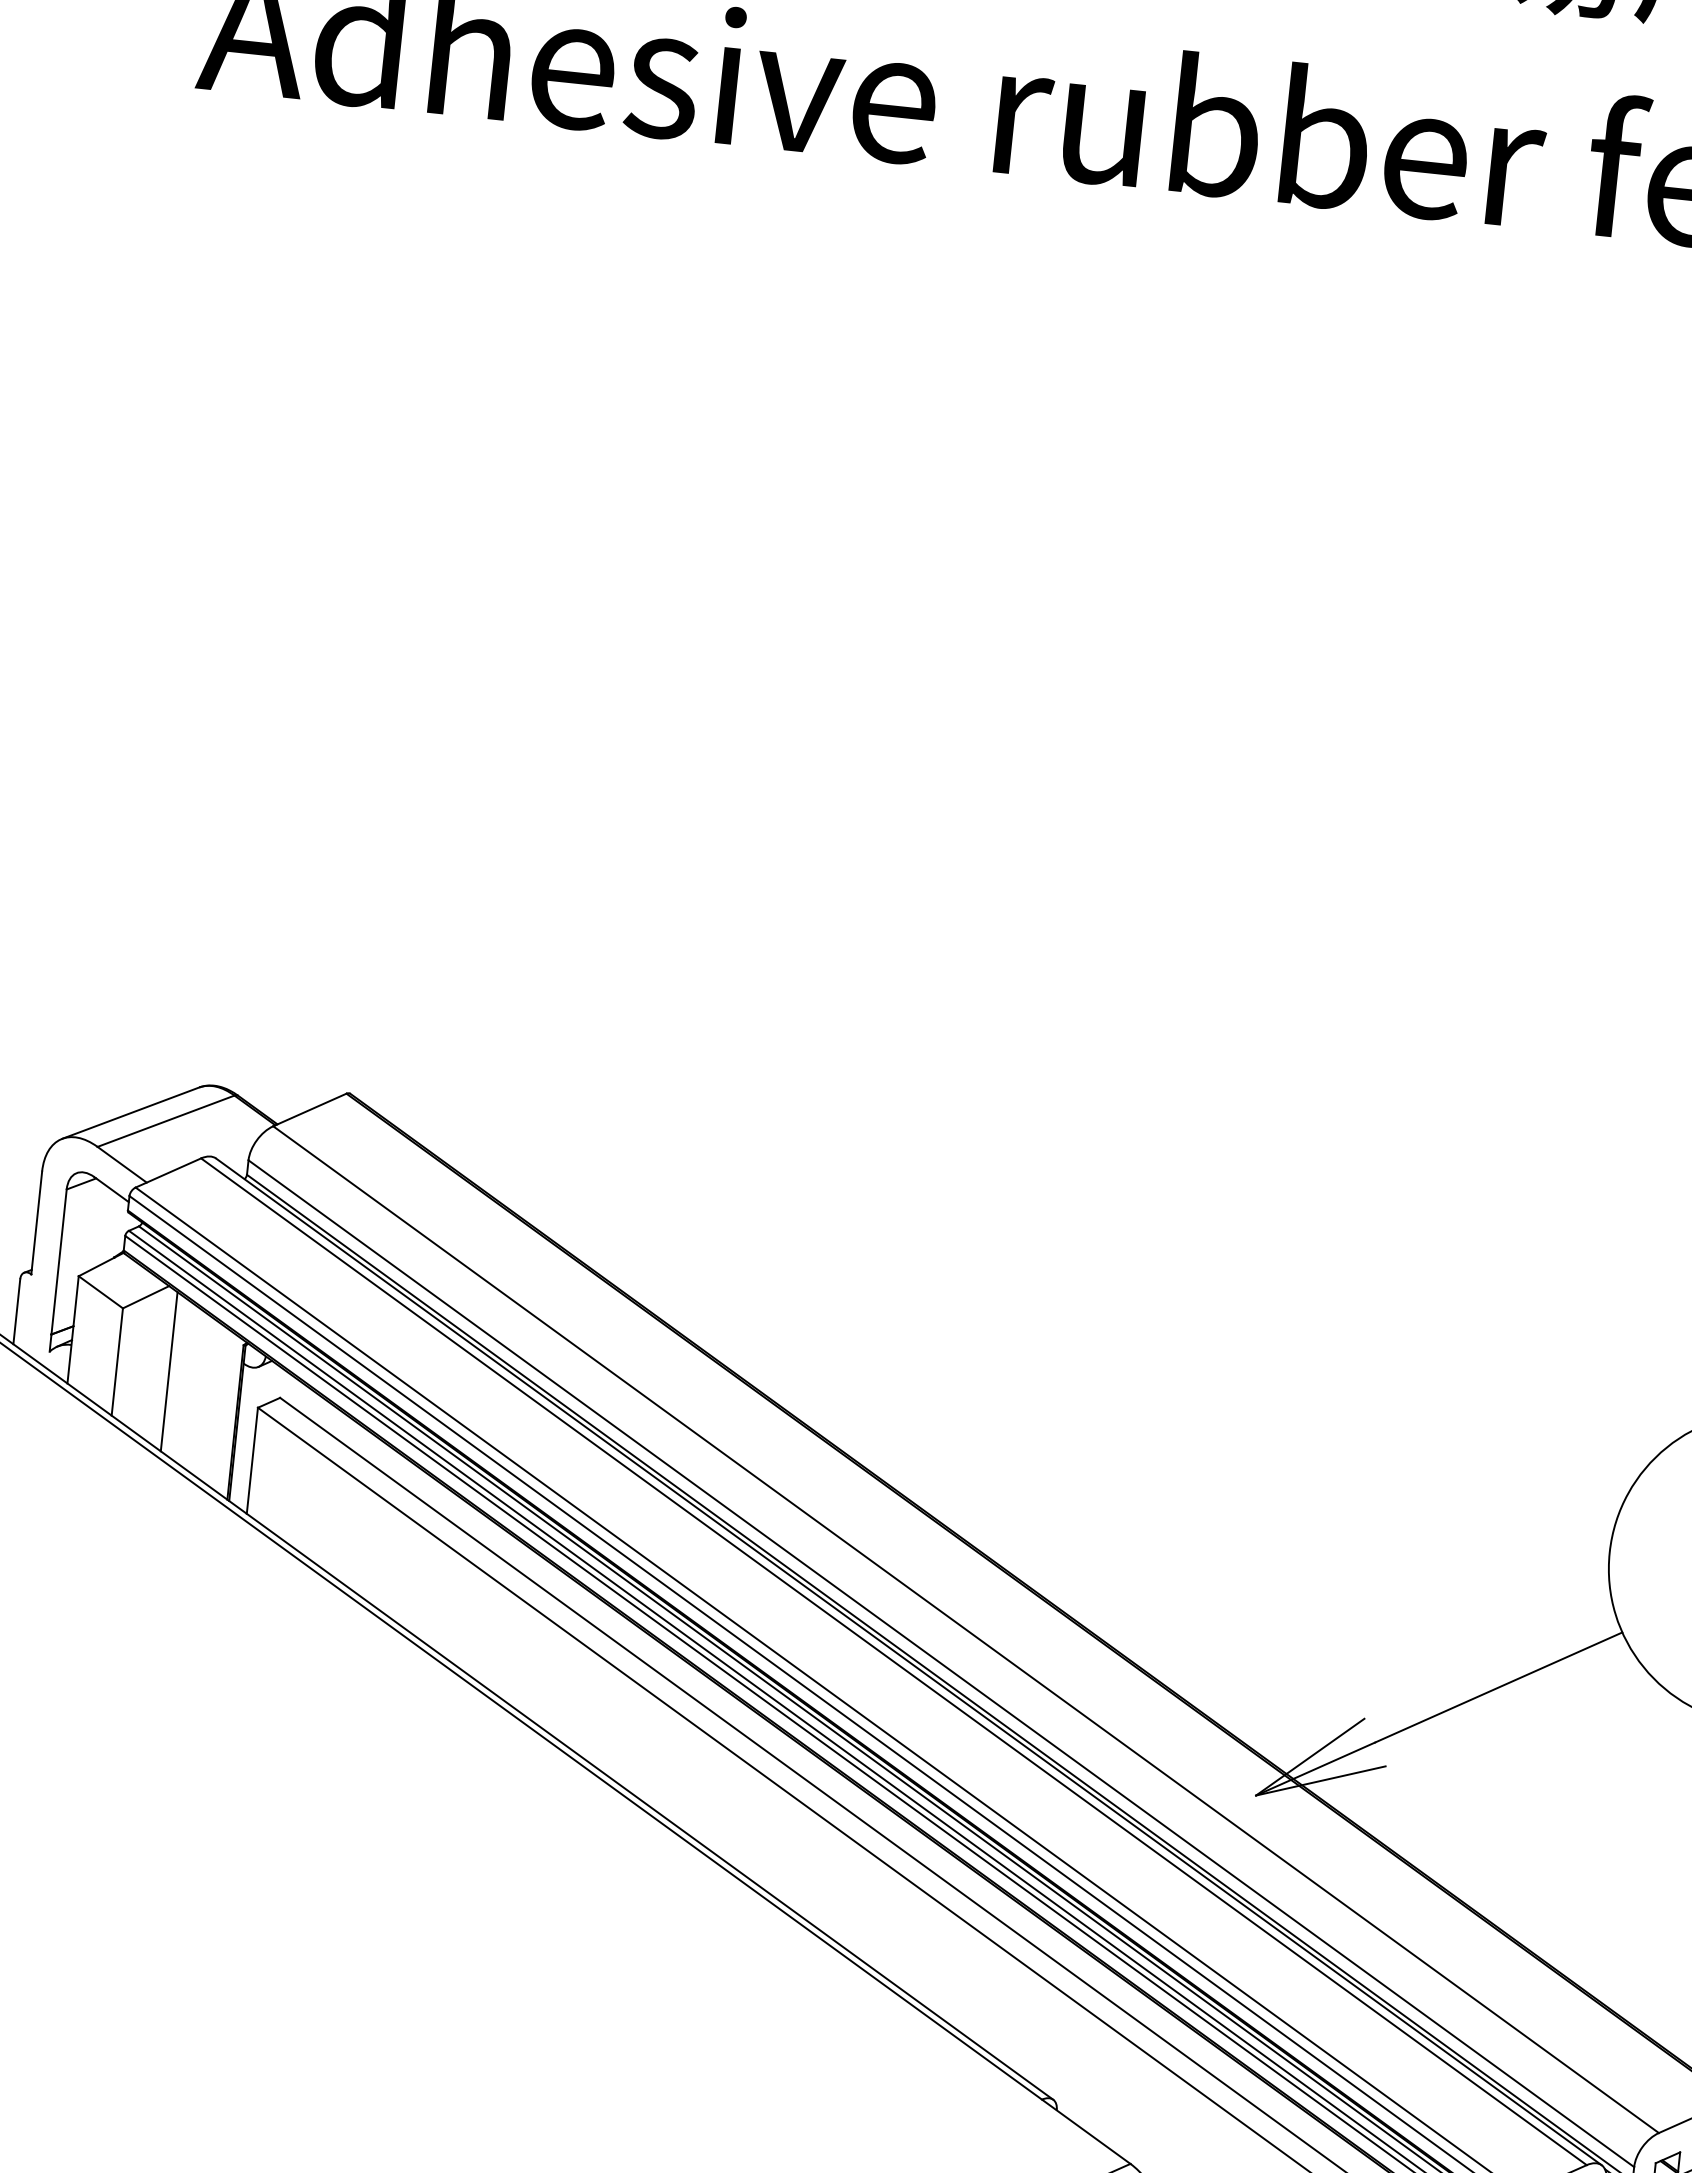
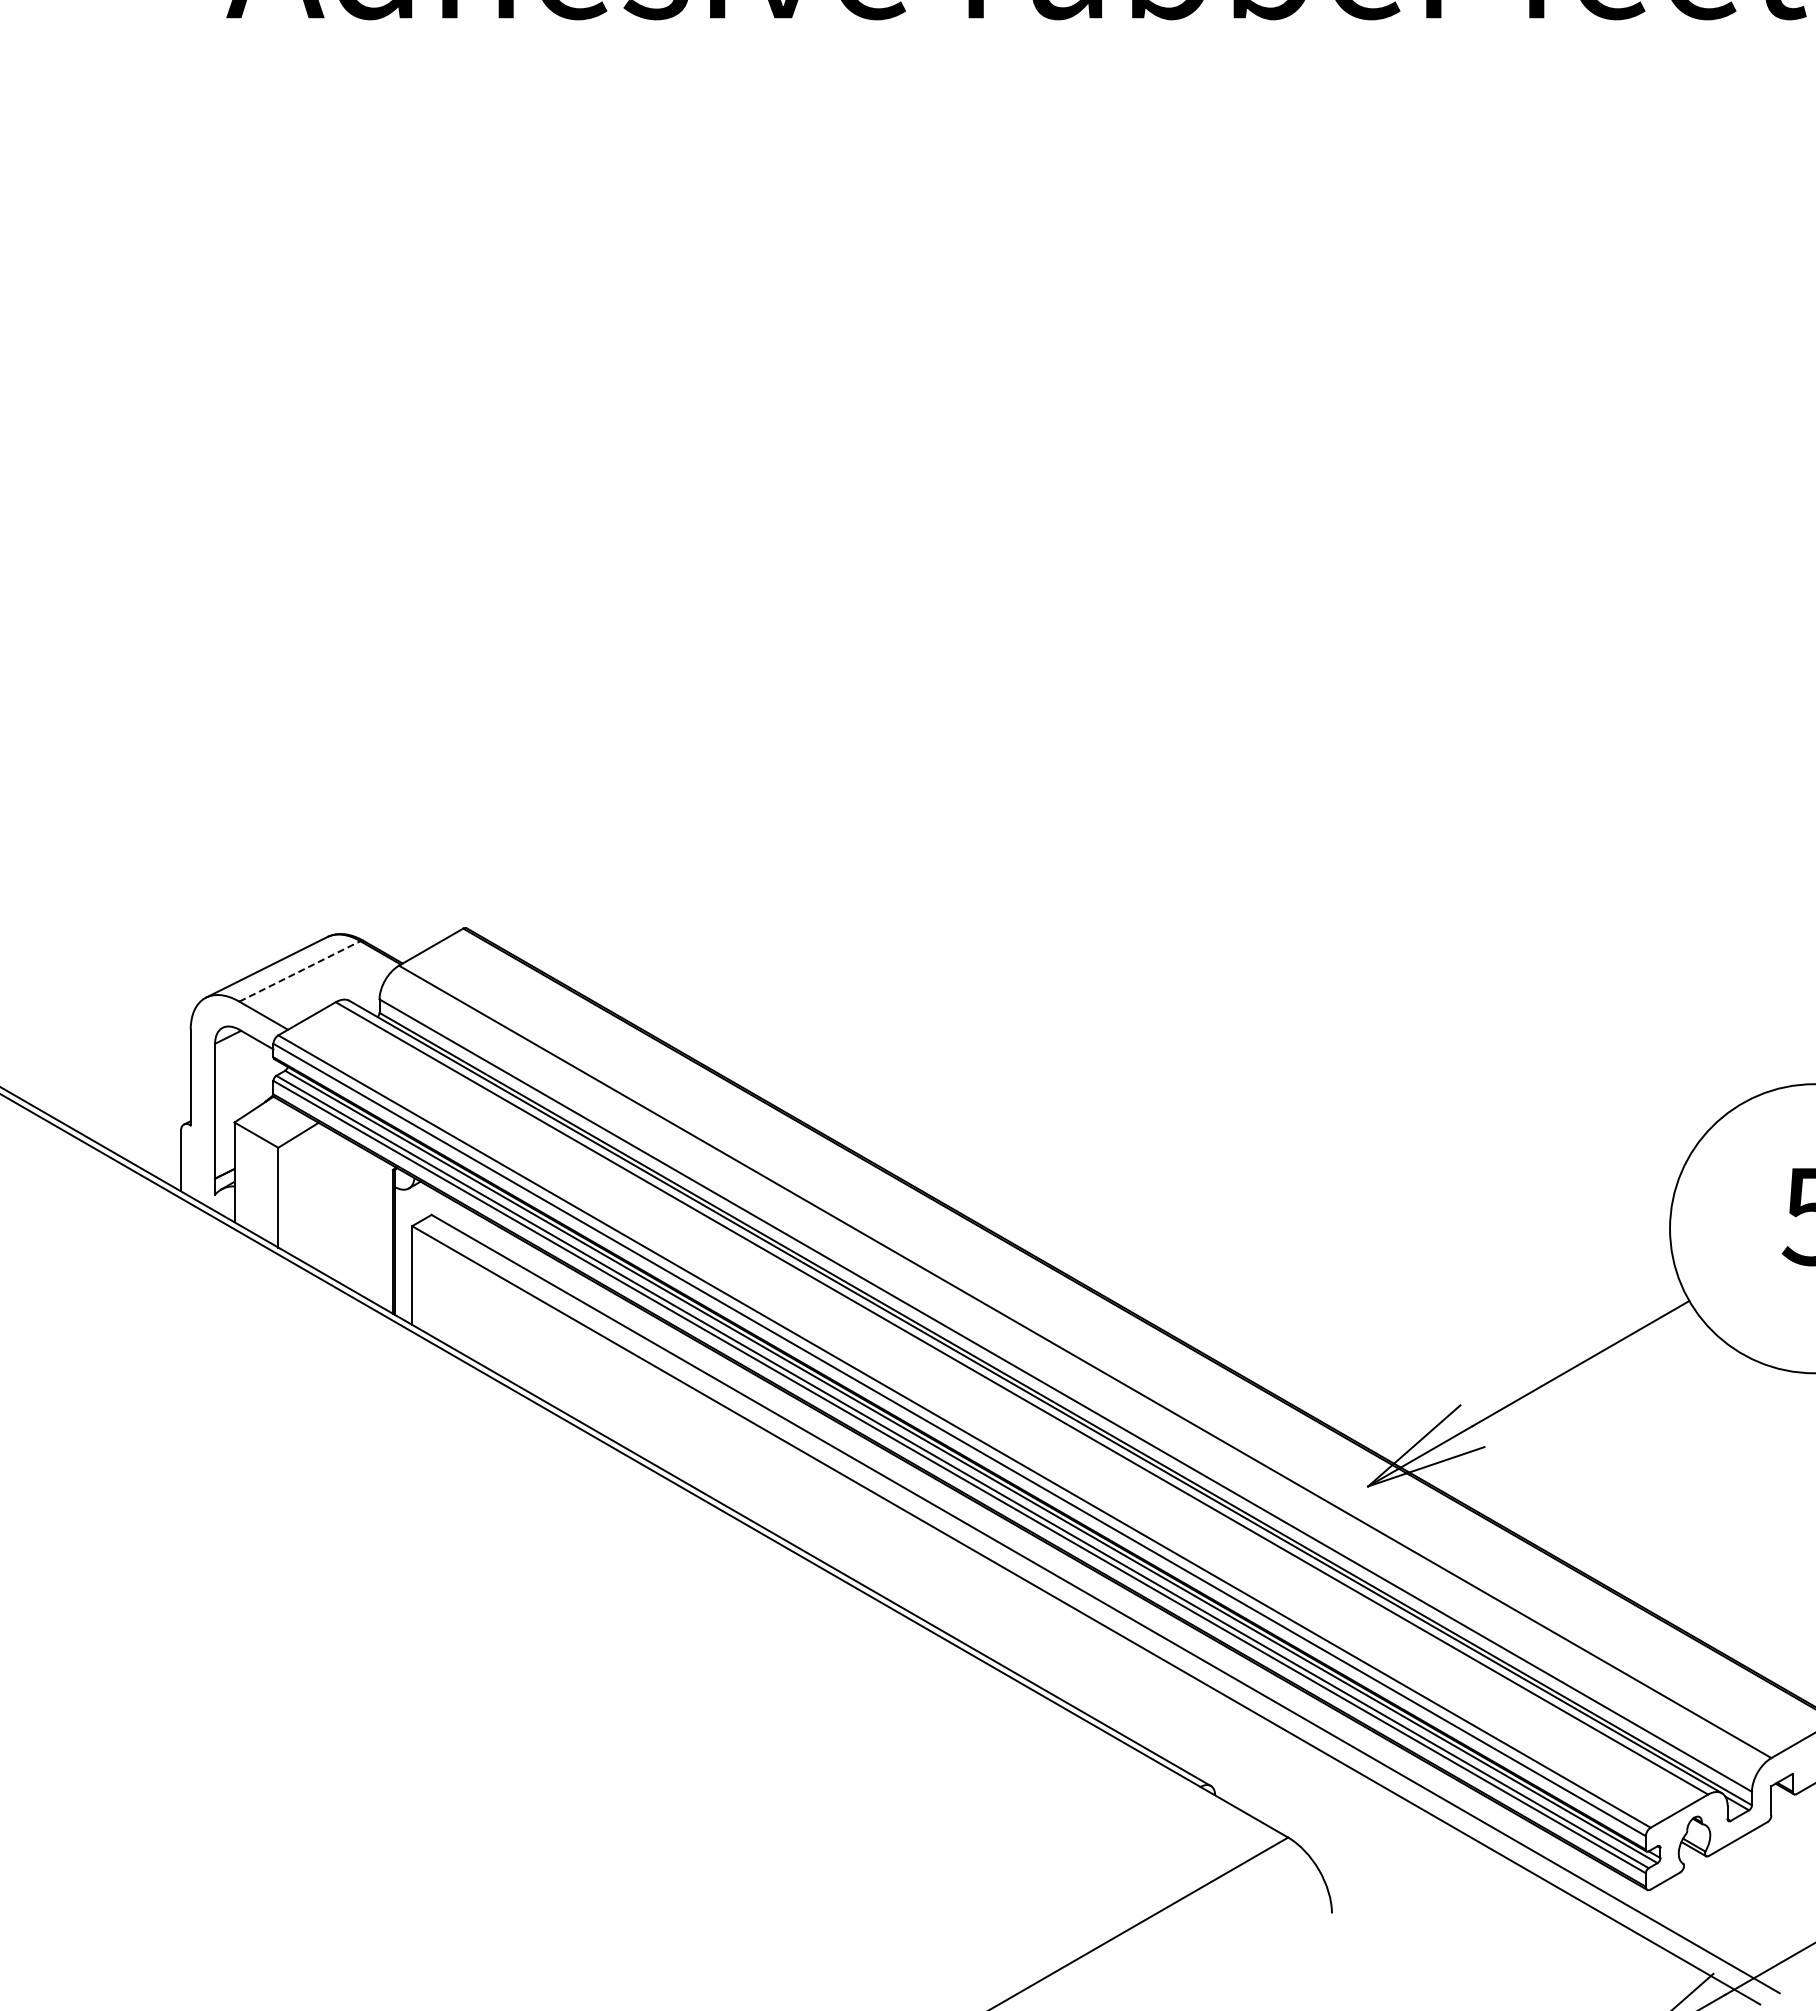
line: (165, 1121) -> (299, 971), solid -> dashed
line: (169, 1371) -> (327, 1201), removed

